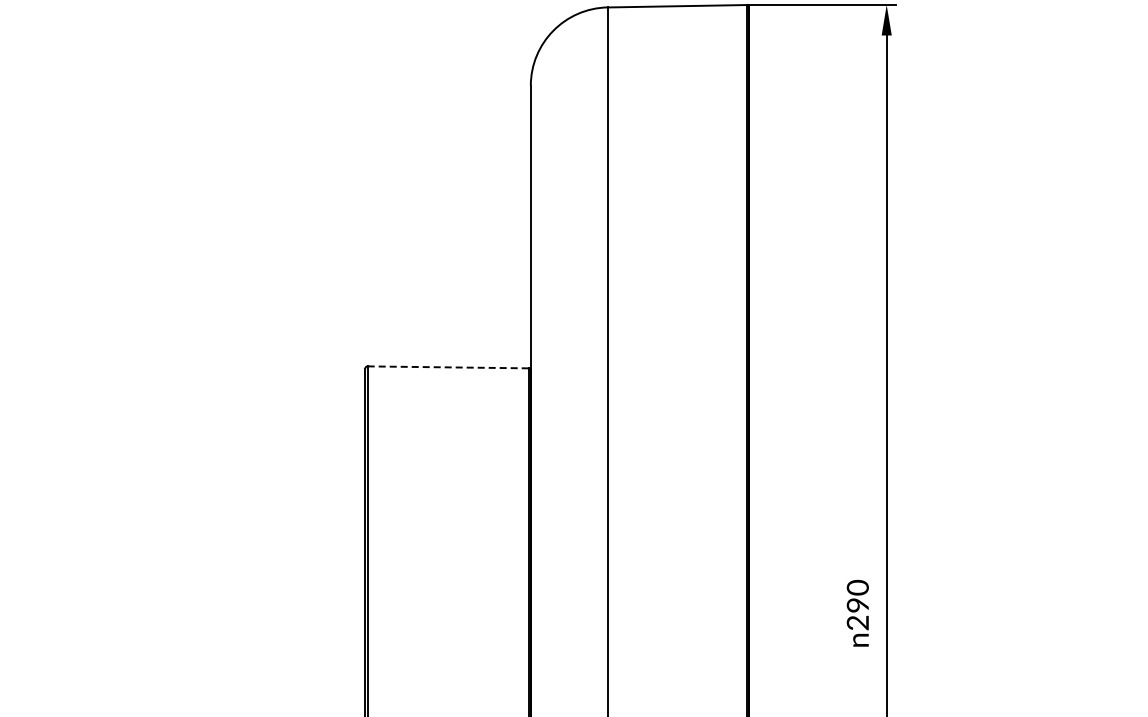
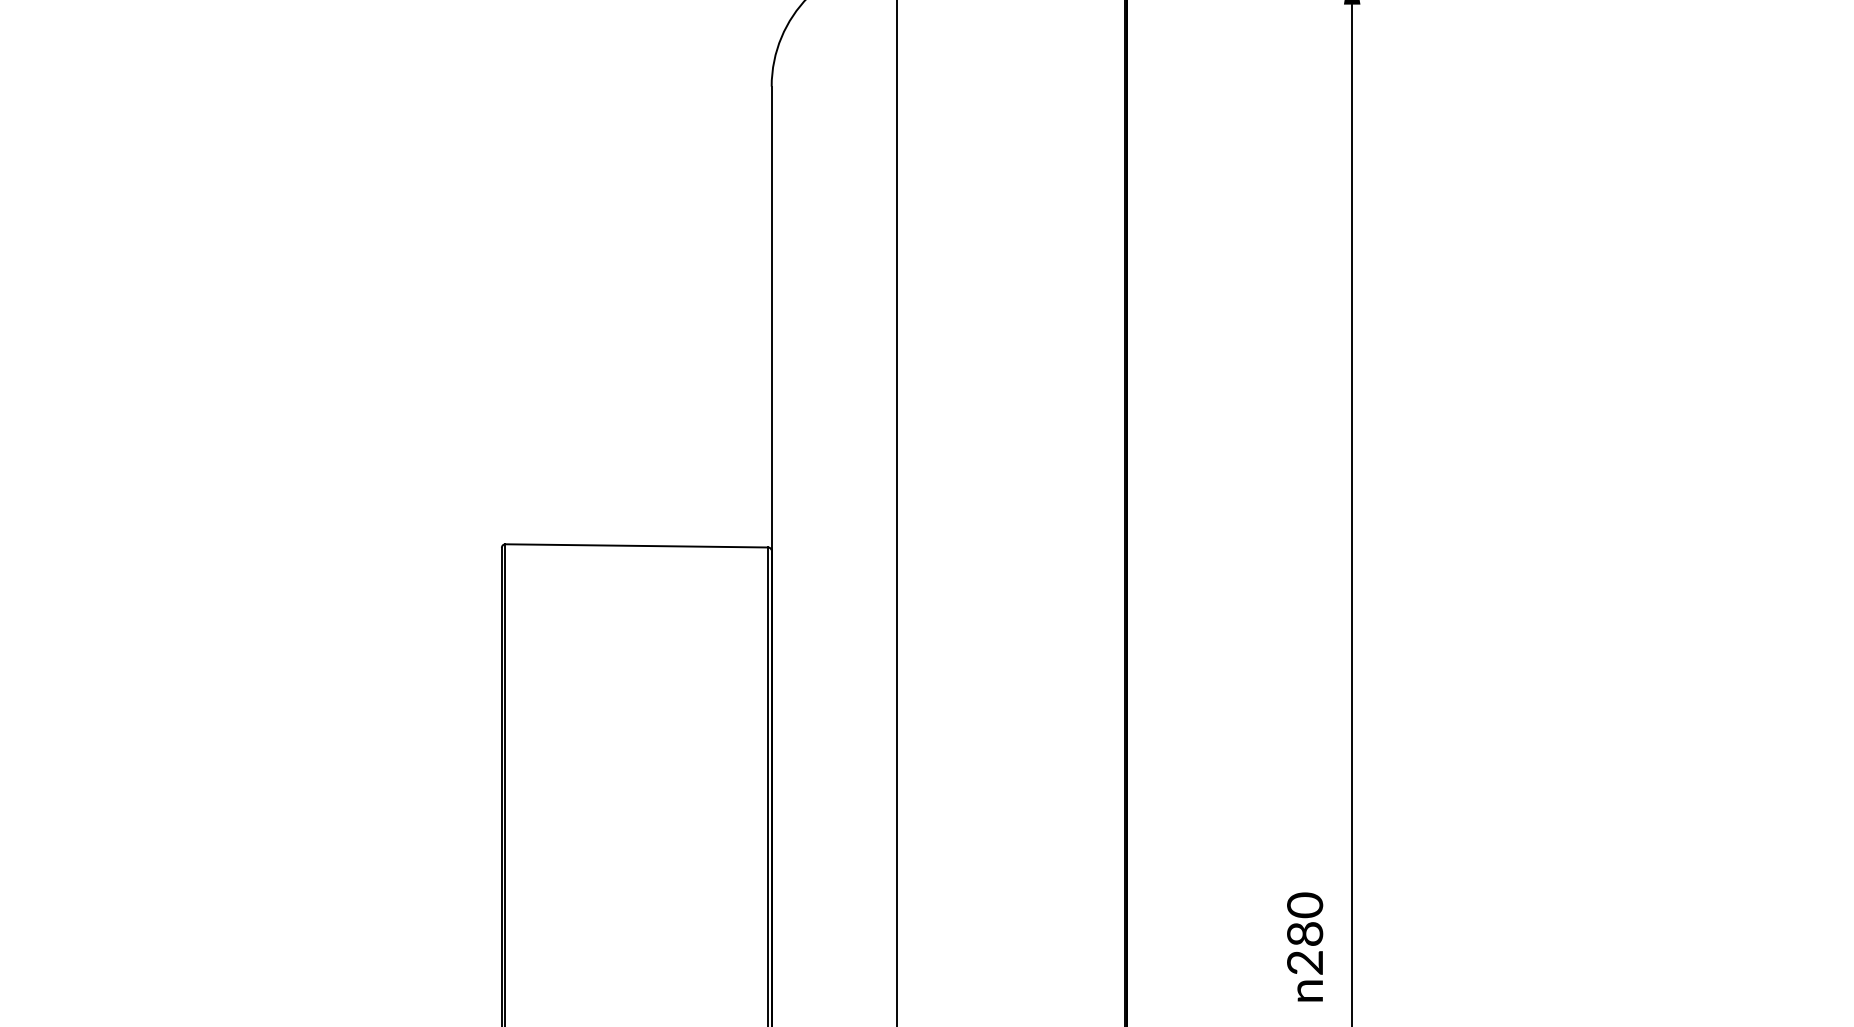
line: (448, 367) -> (637, 546), dashed -> solid
text: (858, 605) -> (1306, 934), 290 -> 280

